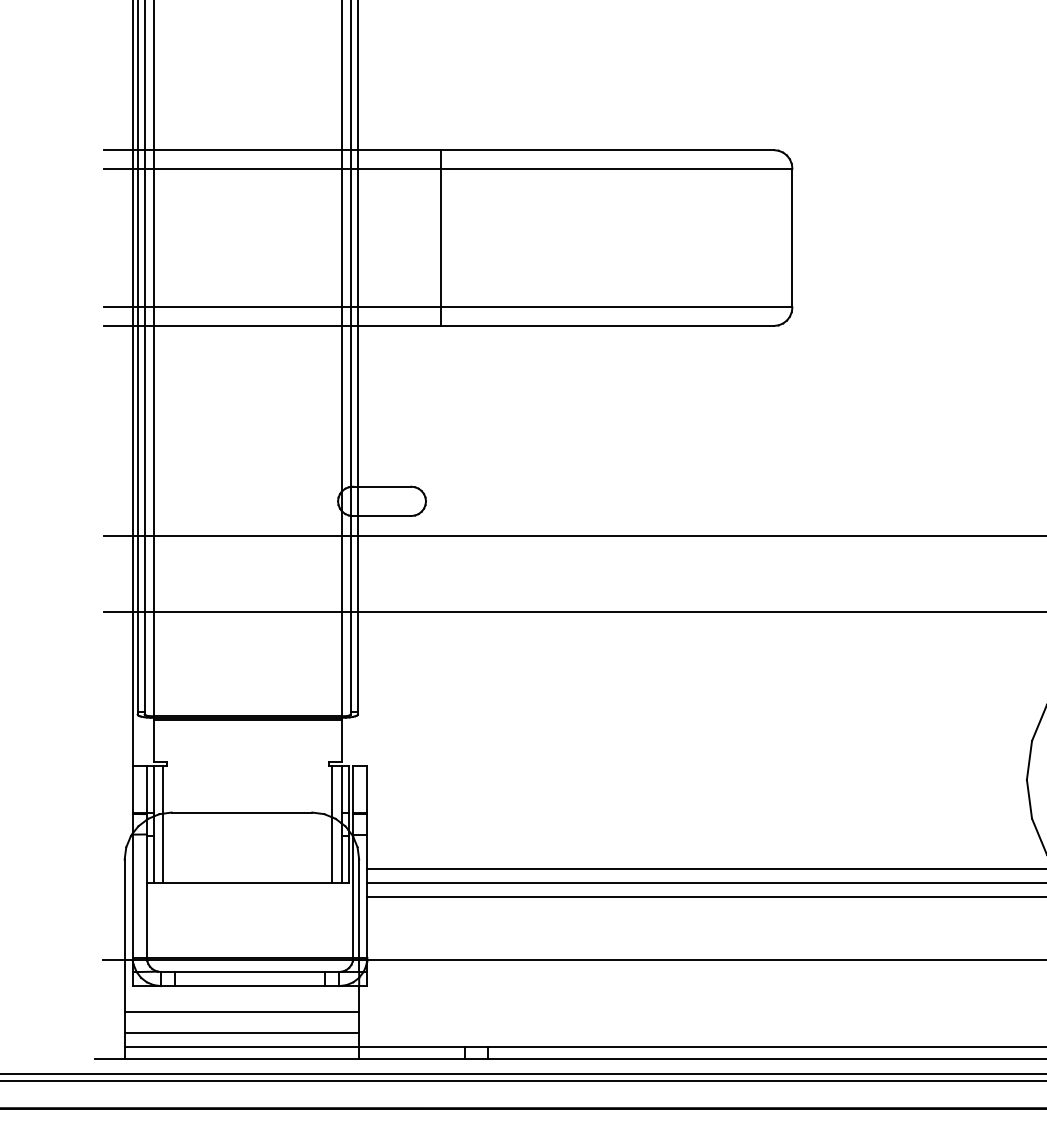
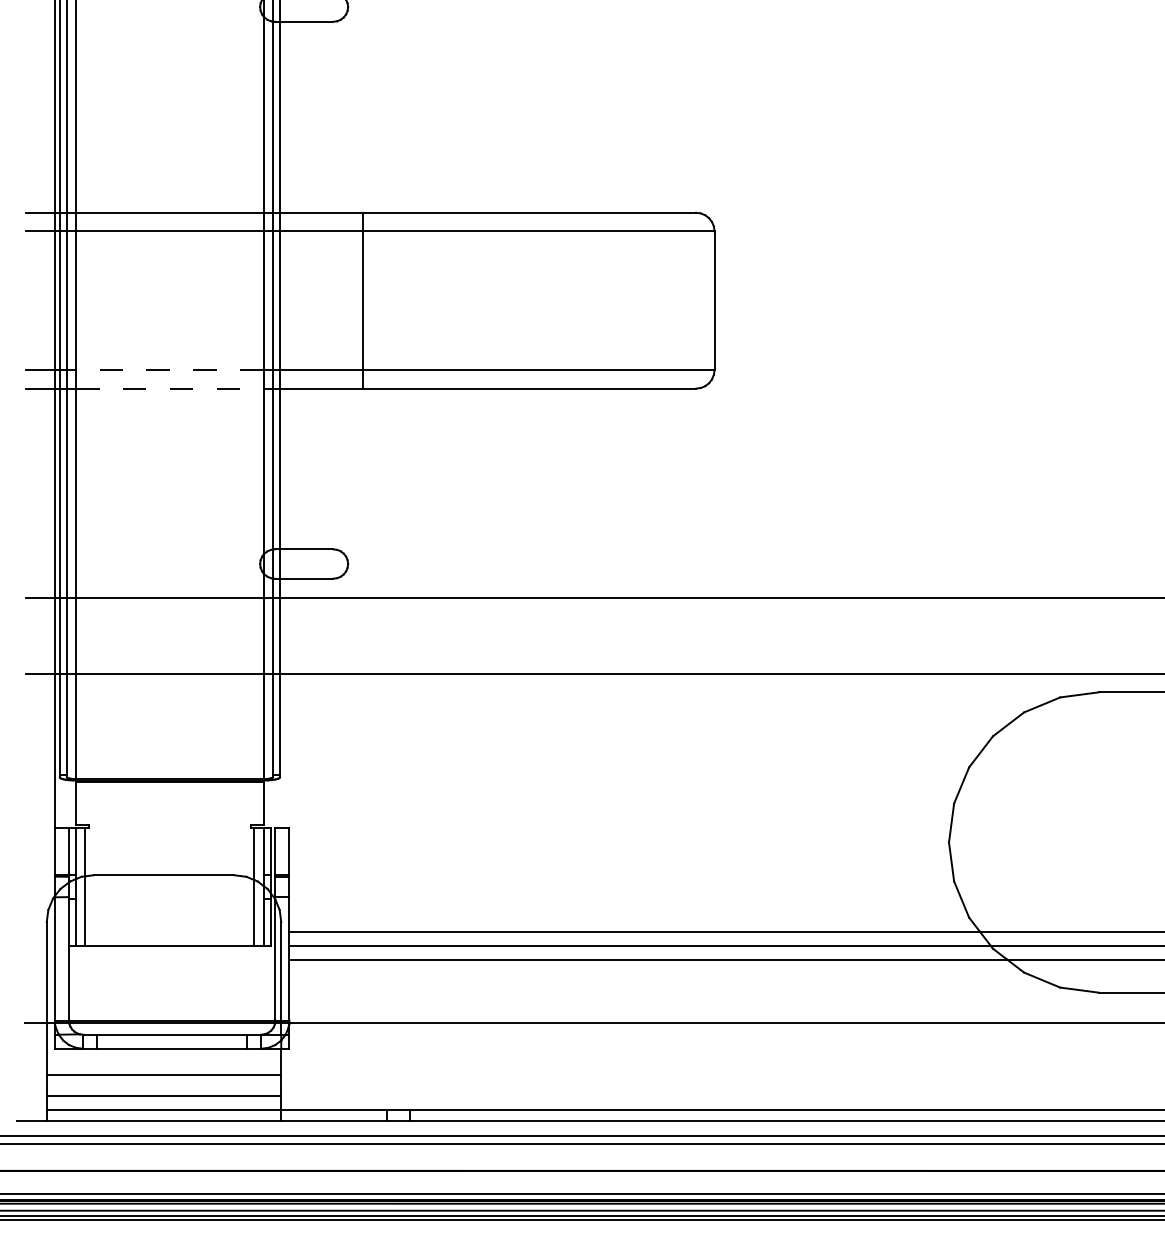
line: (247, 307) -> (169, 370), solid -> dashed
line: (247, 325) -> (169, 388), solid -> dashed

